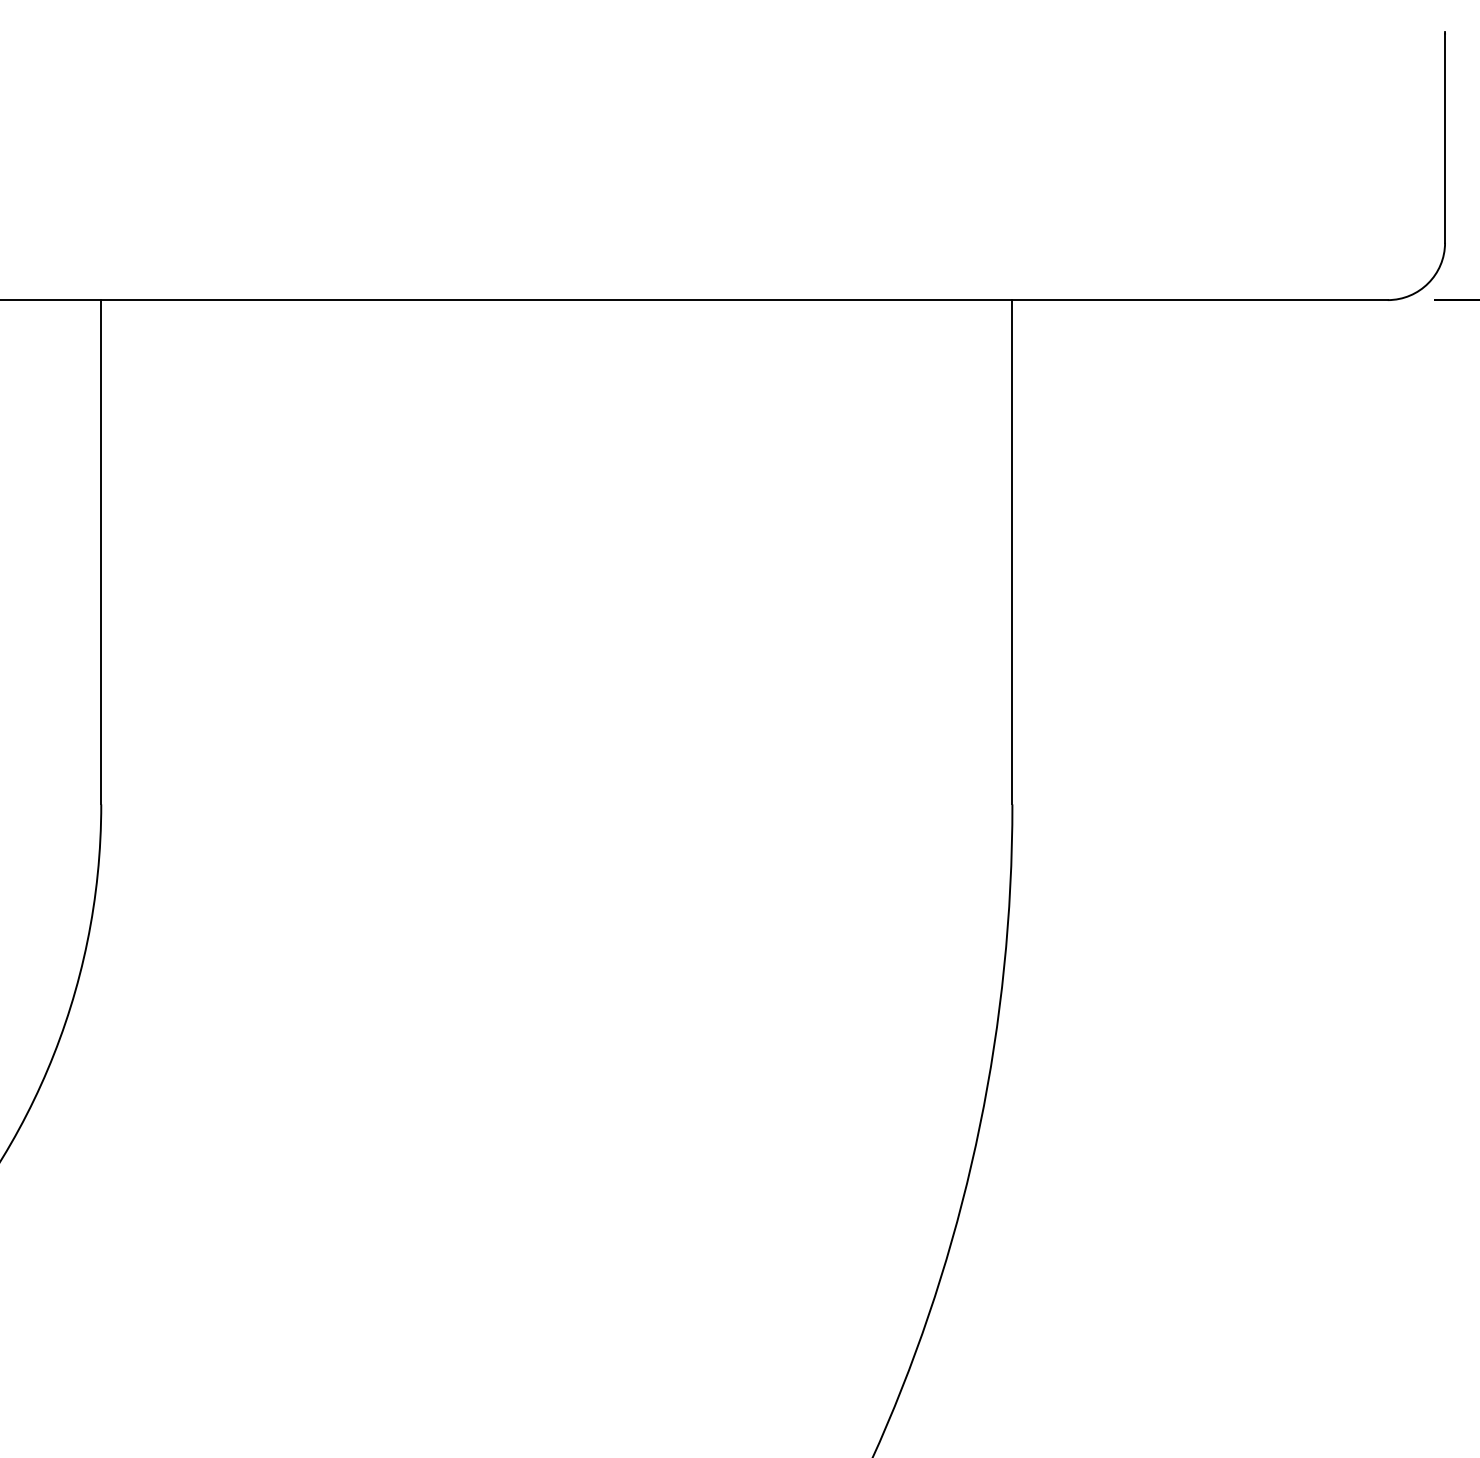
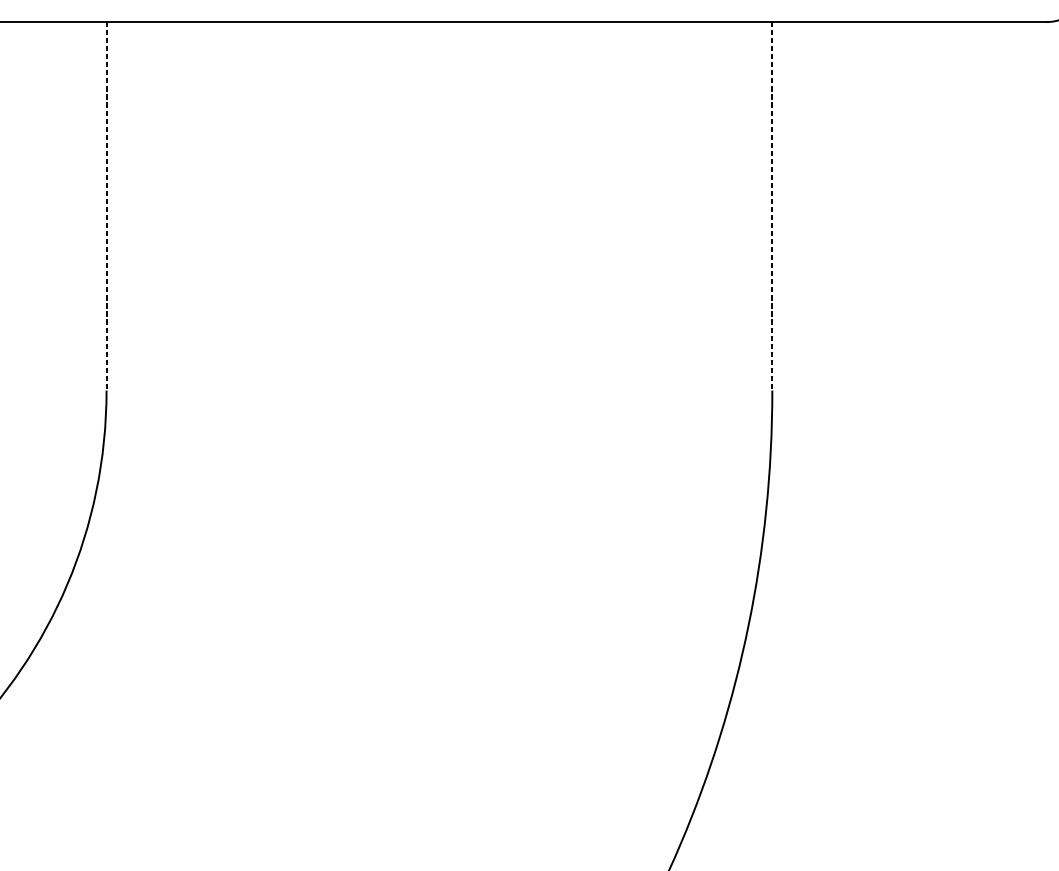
line: (101, 552) -> (106, 206), solid -> dashed
line: (1012, 552) -> (772, 206), solid -> dashed

